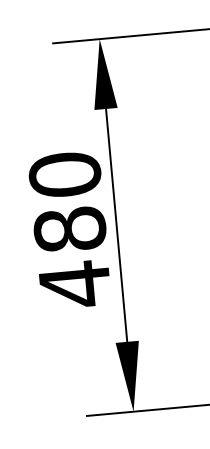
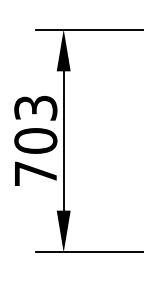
text: (69, 230) -> (35, 141), 480 -> 703

